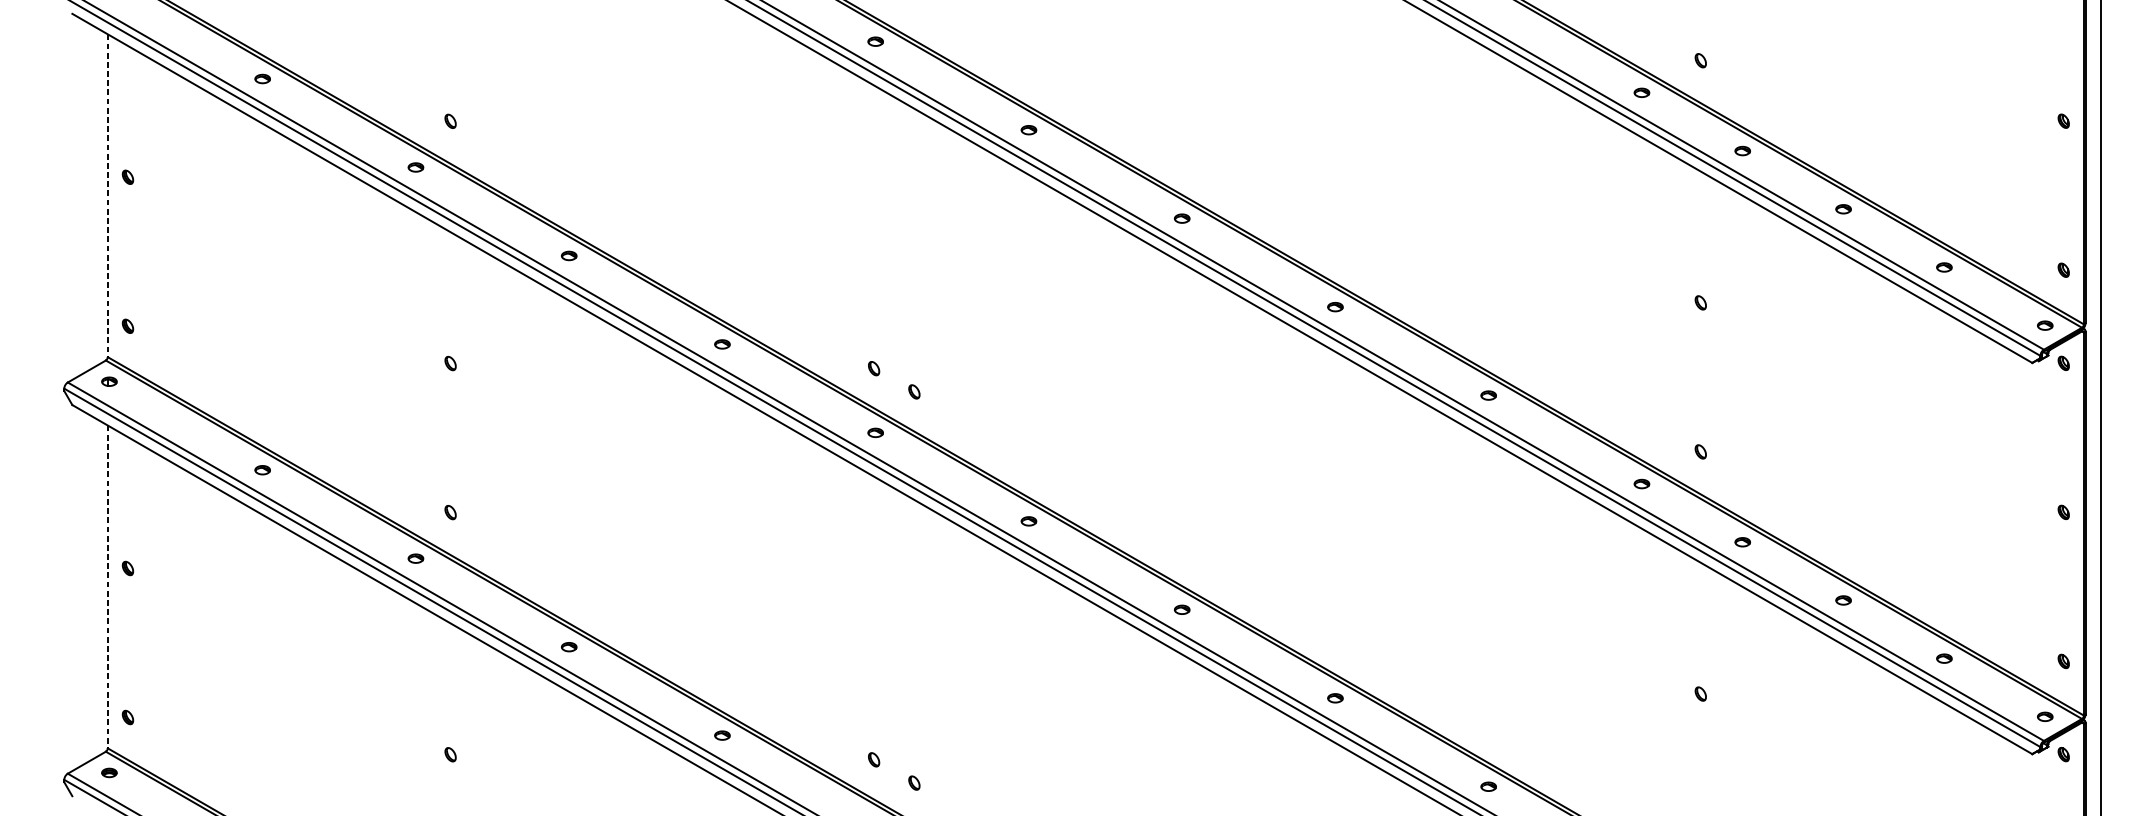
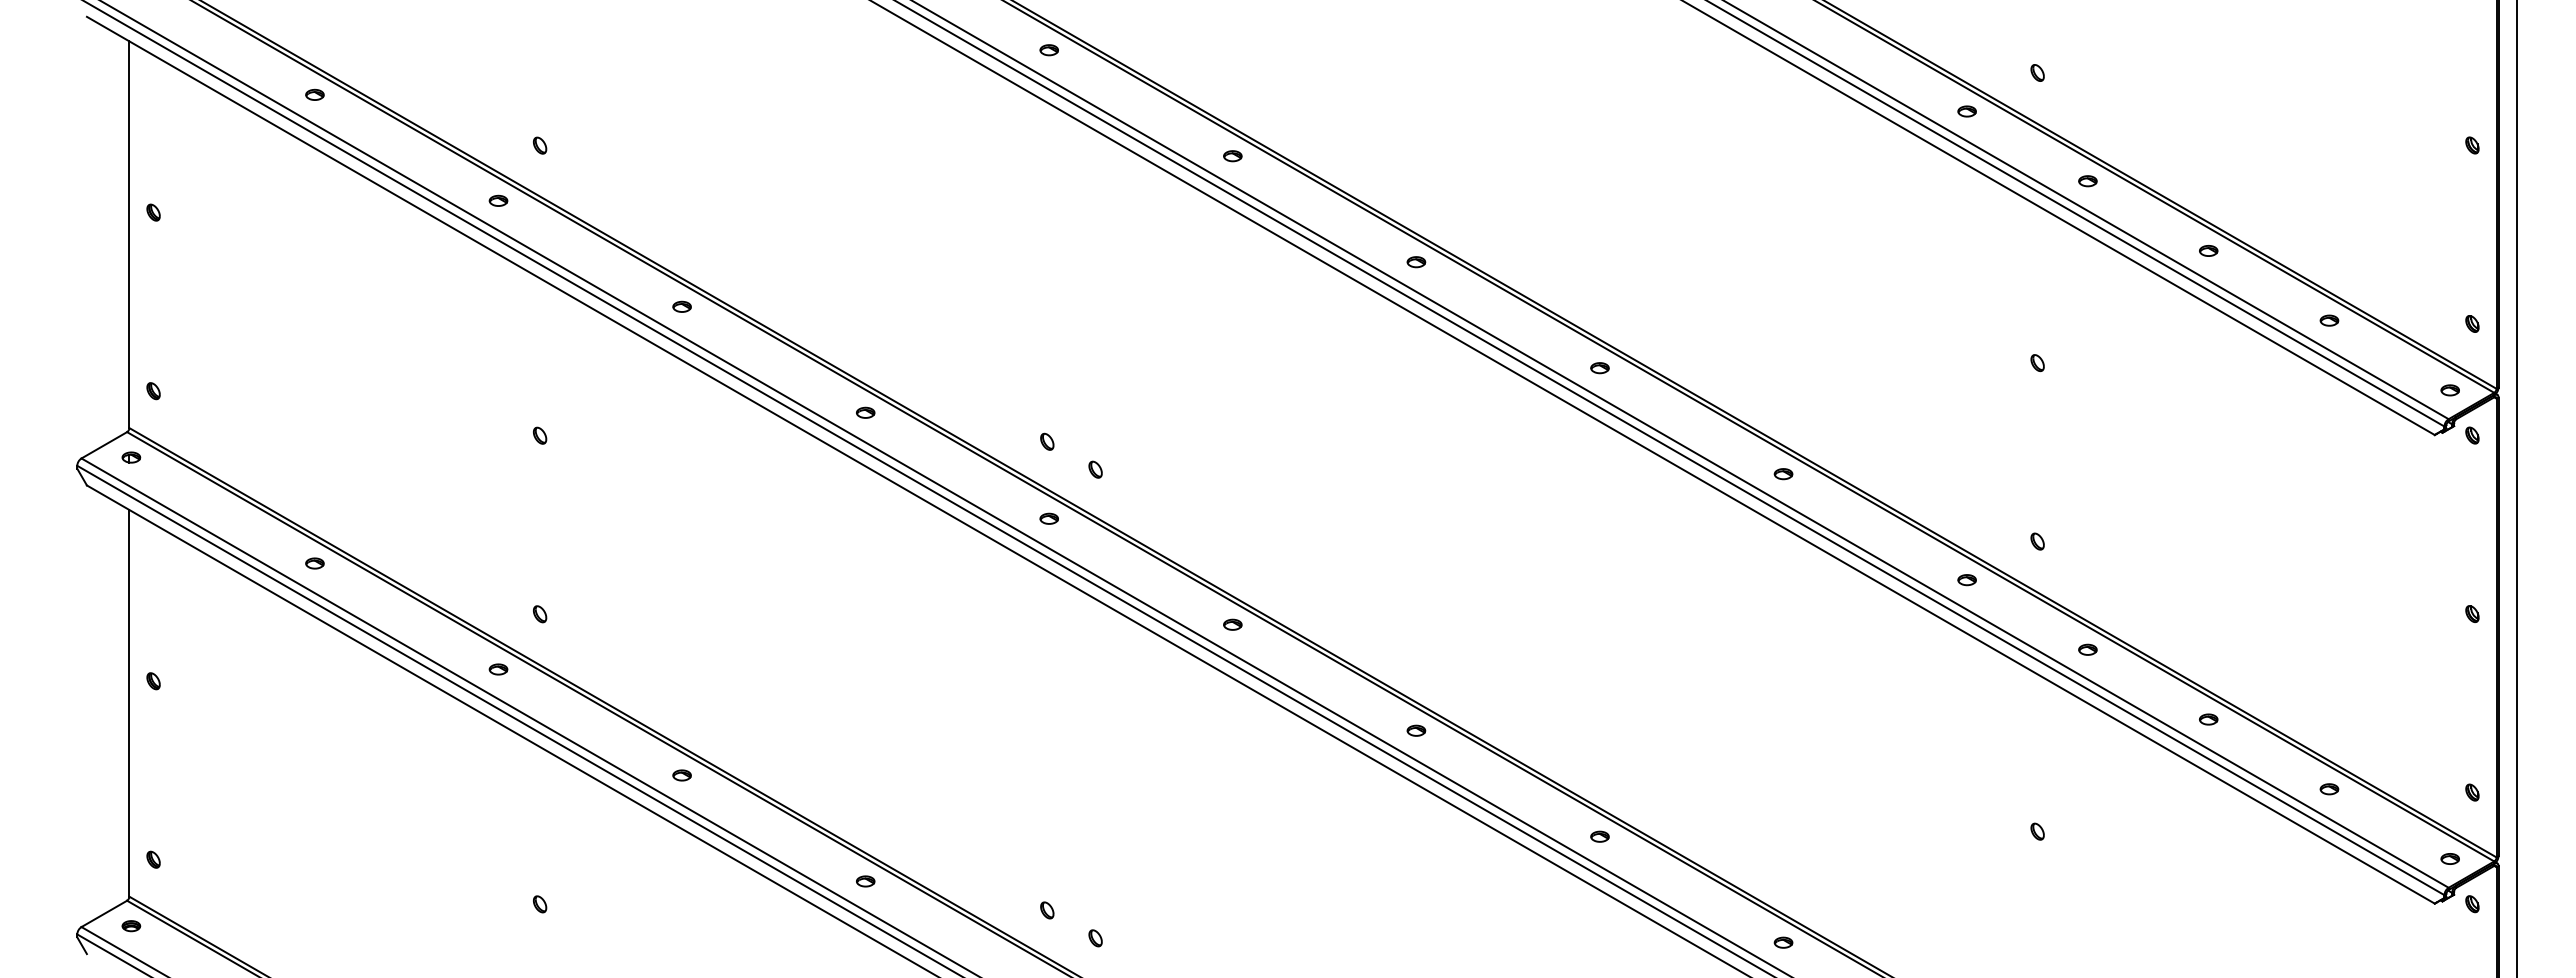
line: (107, 196) -> (129, 235), dashed -> solid
line: (107, 587) -> (129, 703), dashed -> solid

